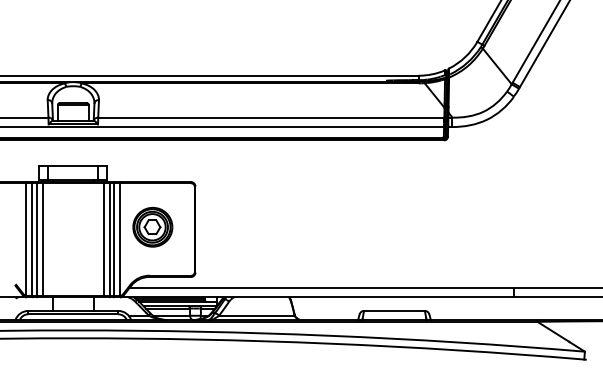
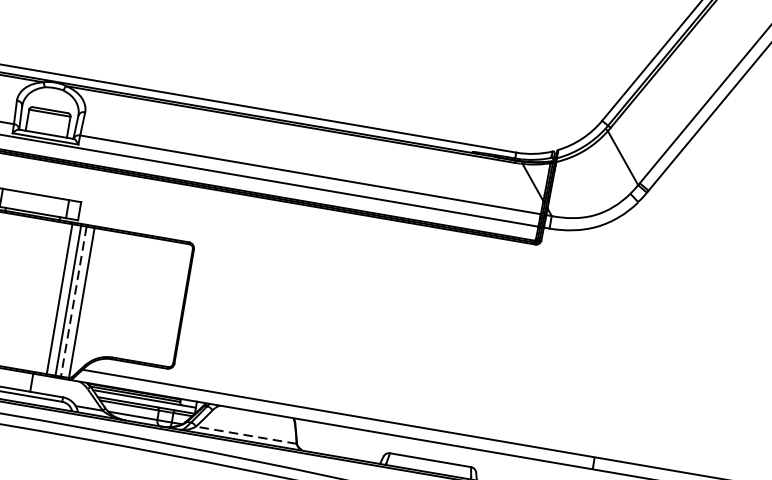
part: (152, 227) -> (127, 294), removed
line: (114, 240) -> (73, 302), solid -> dashed
line: (256, 315) -> (245, 434), solid -> dashed

